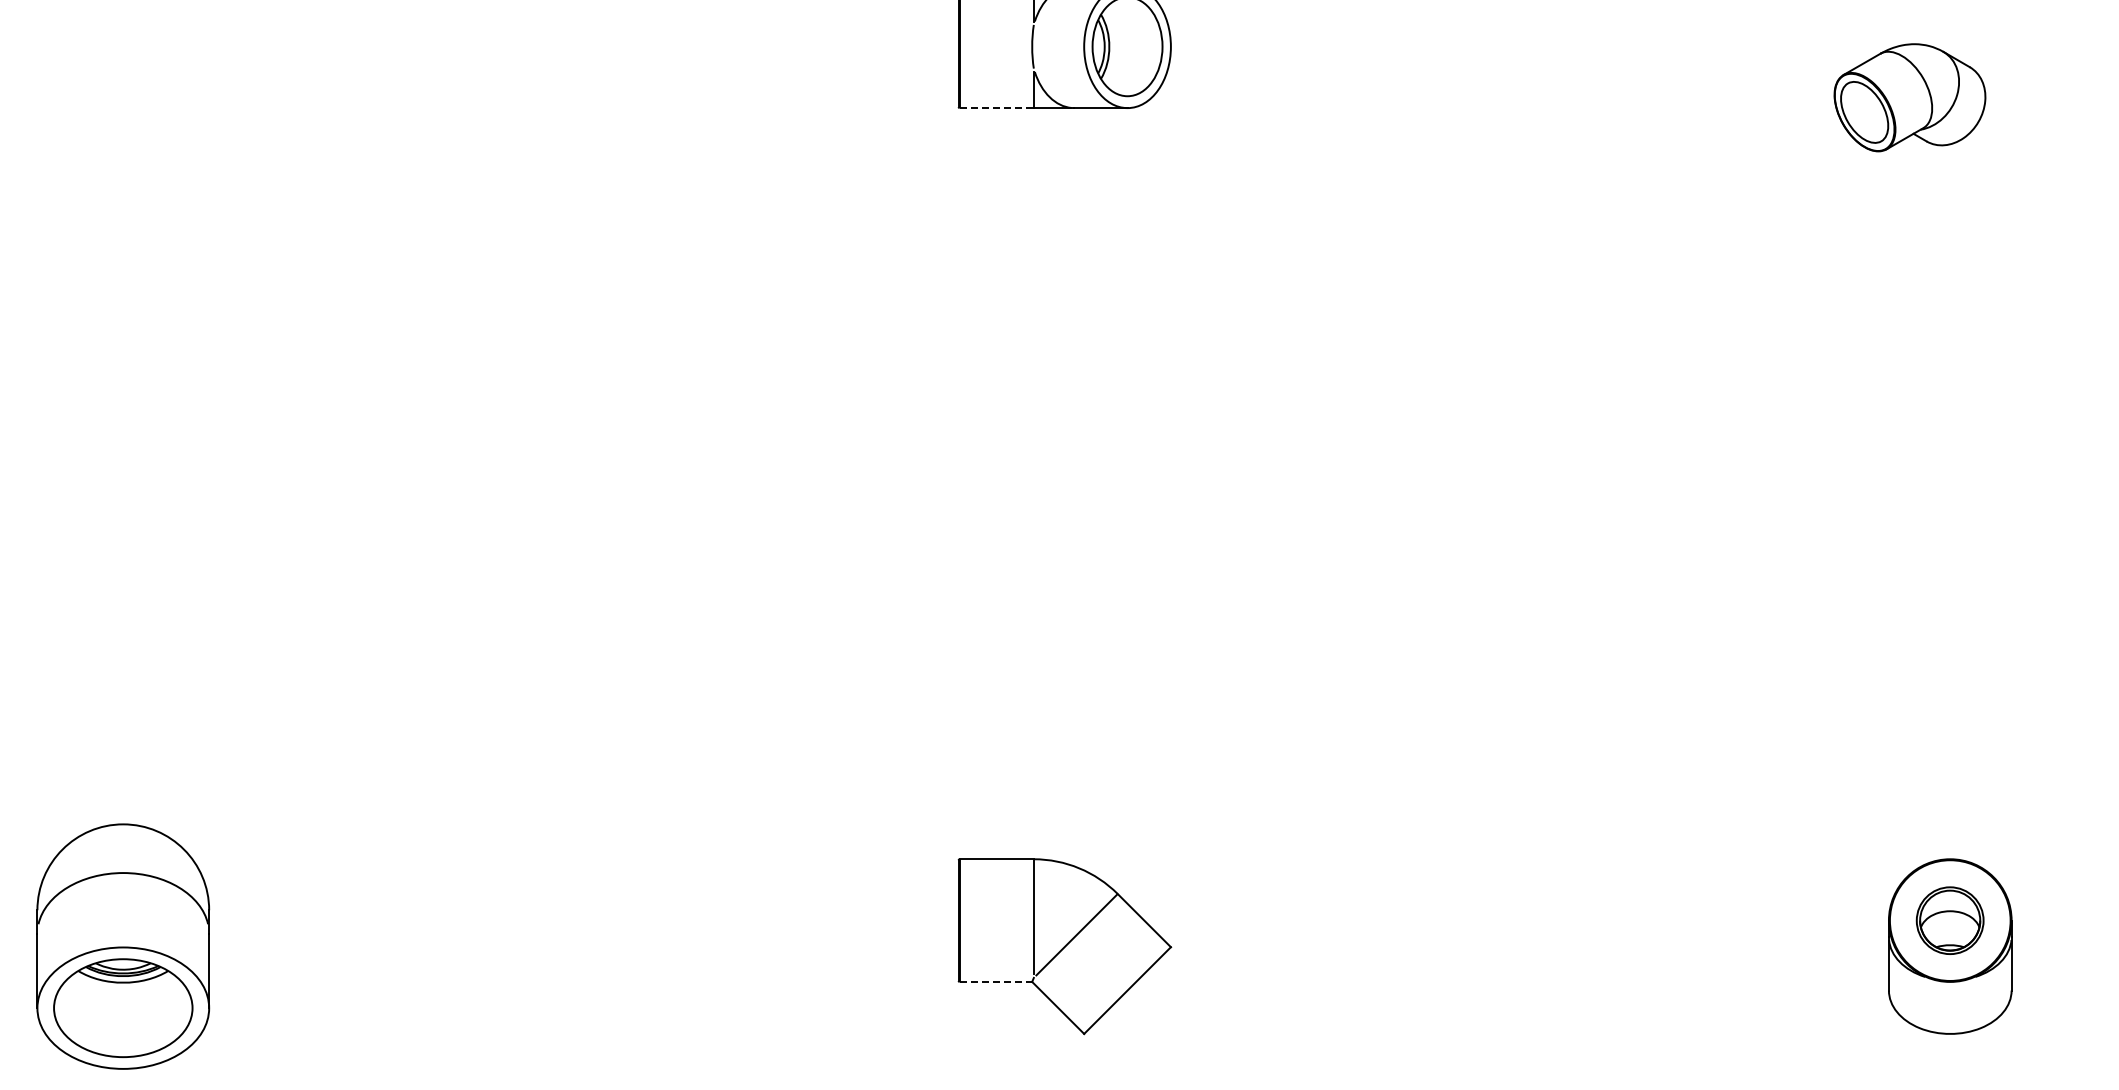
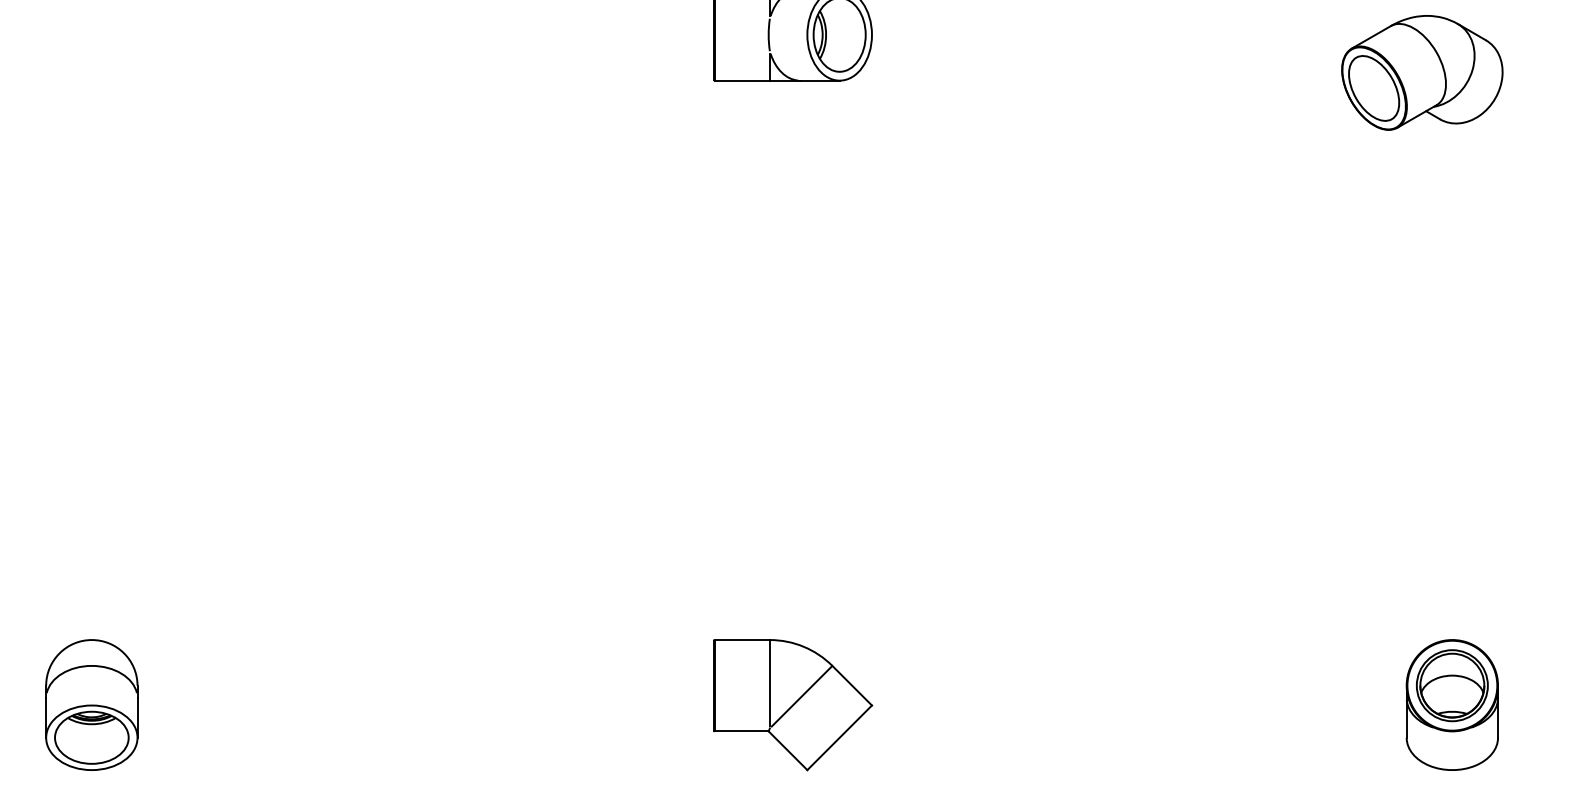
part: (1909, 97) -> (1421, 72), size x1.43
line: (997, 108) -> (742, 80), dashed -> solid
part: (1949, 920) -> (1451, 685), size x1.43
part: (123, 946) -> (91, 704), size x0.71
line: (996, 981) -> (742, 731), dashed -> solid

